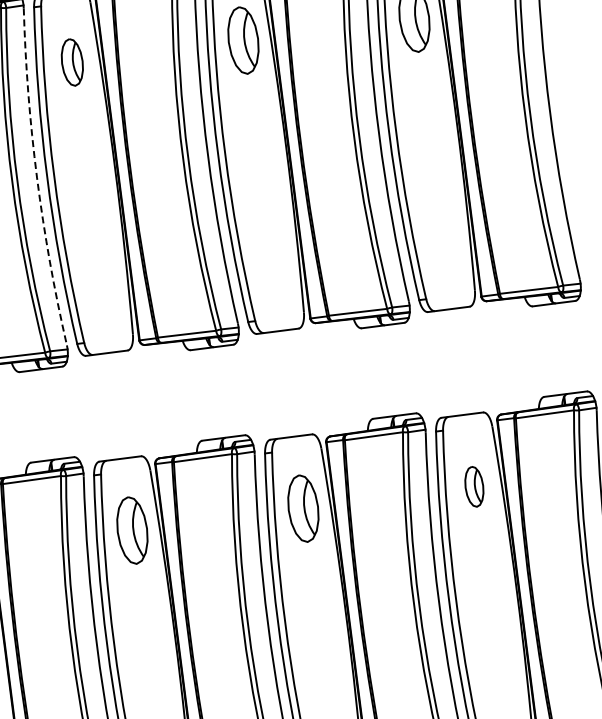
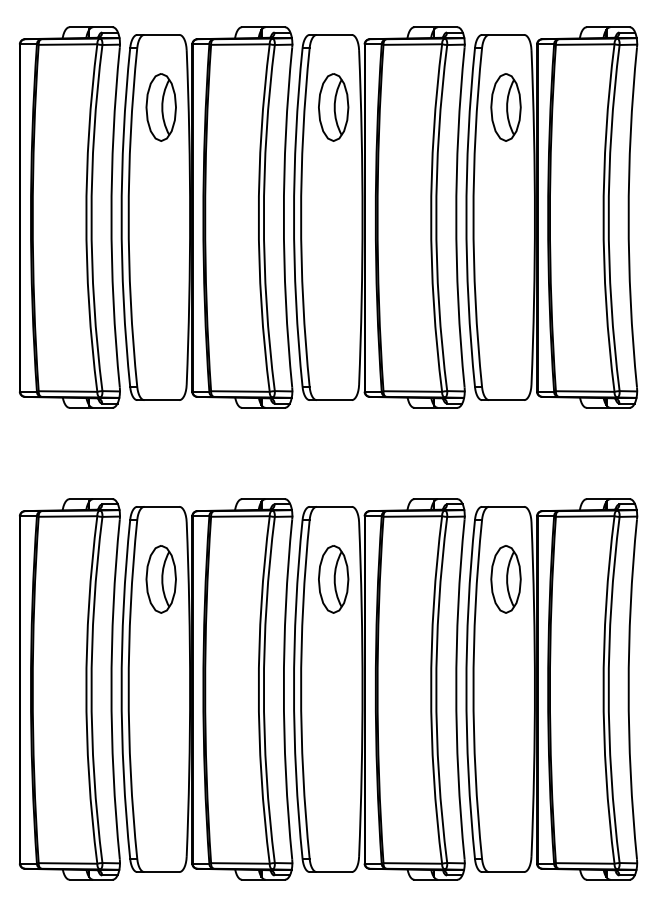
part: (71, 62) -> (160, 107), size x1.43
arc: (37, 177) -> (111, 217), dashed -> solid
part: (473, 486) -> (505, 579), size x1.67

